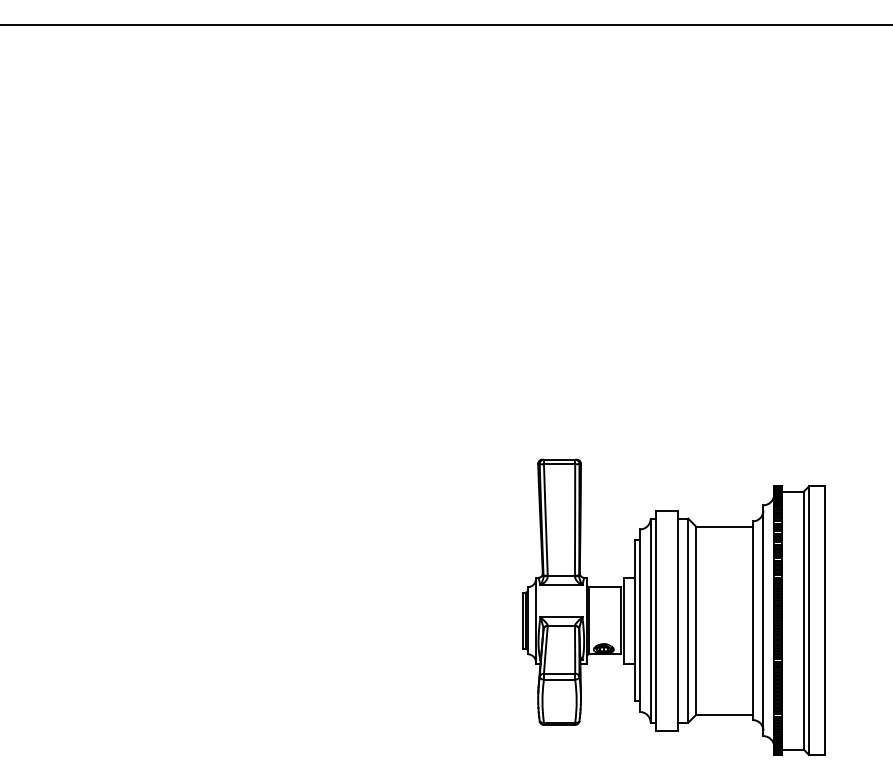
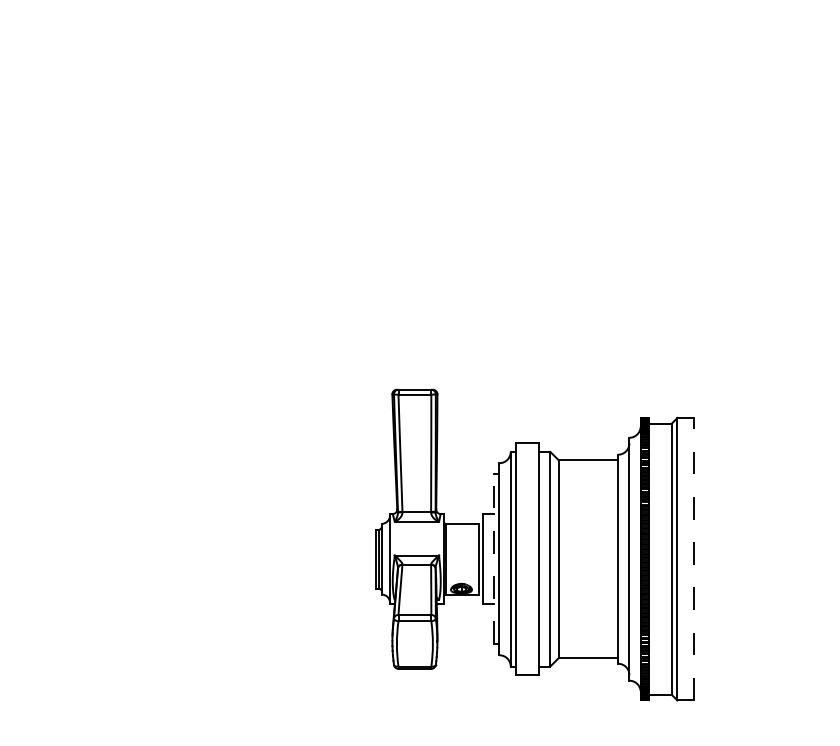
line: (634, 620) -> (493, 559), solid -> dashed
line: (825, 620) -> (694, 559), solid -> dashed

